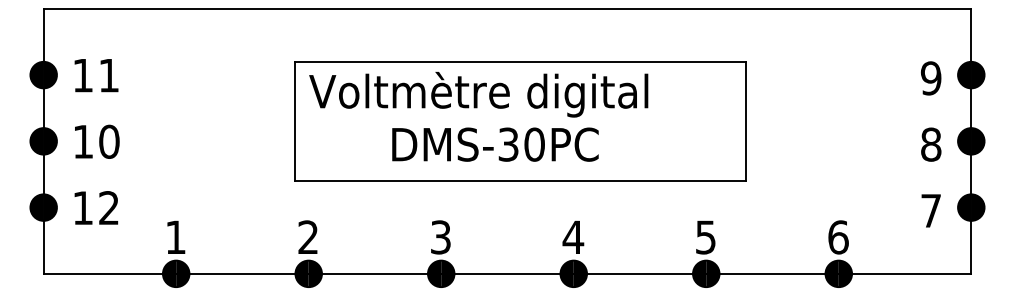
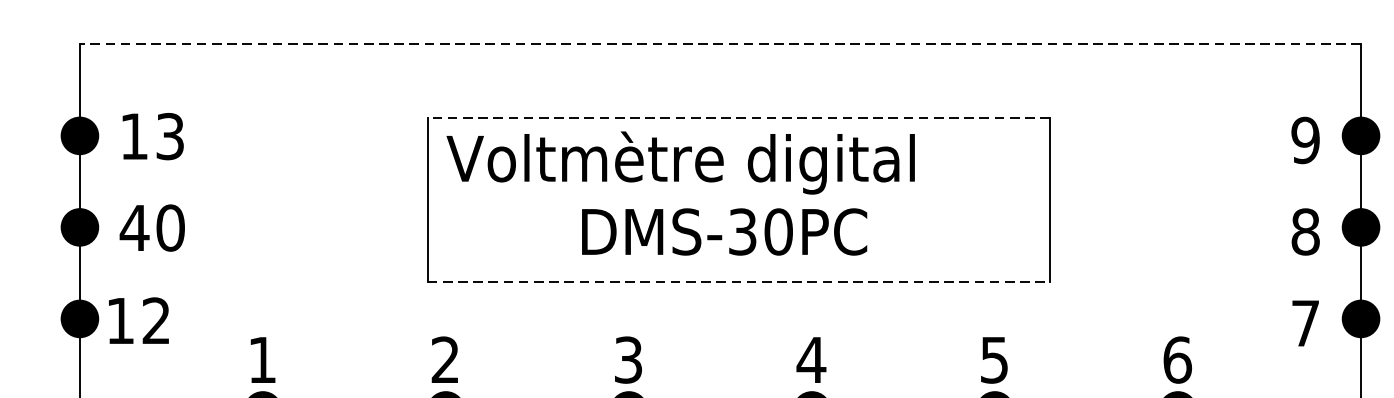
line: (507, 8) -> (720, 43), solid -> dashed
line: (520, 61) -> (738, 117), solid -> dashed
text: (108, 75) -> (169, 136), 11 -> 13
text: (83, 141) -> (134, 227), 10 -> 40
text: (495, 144) -> (724, 231), moved
line: (521, 181) -> (739, 282), solid -> dashed
text: (96, 207) -> (139, 320), moved

